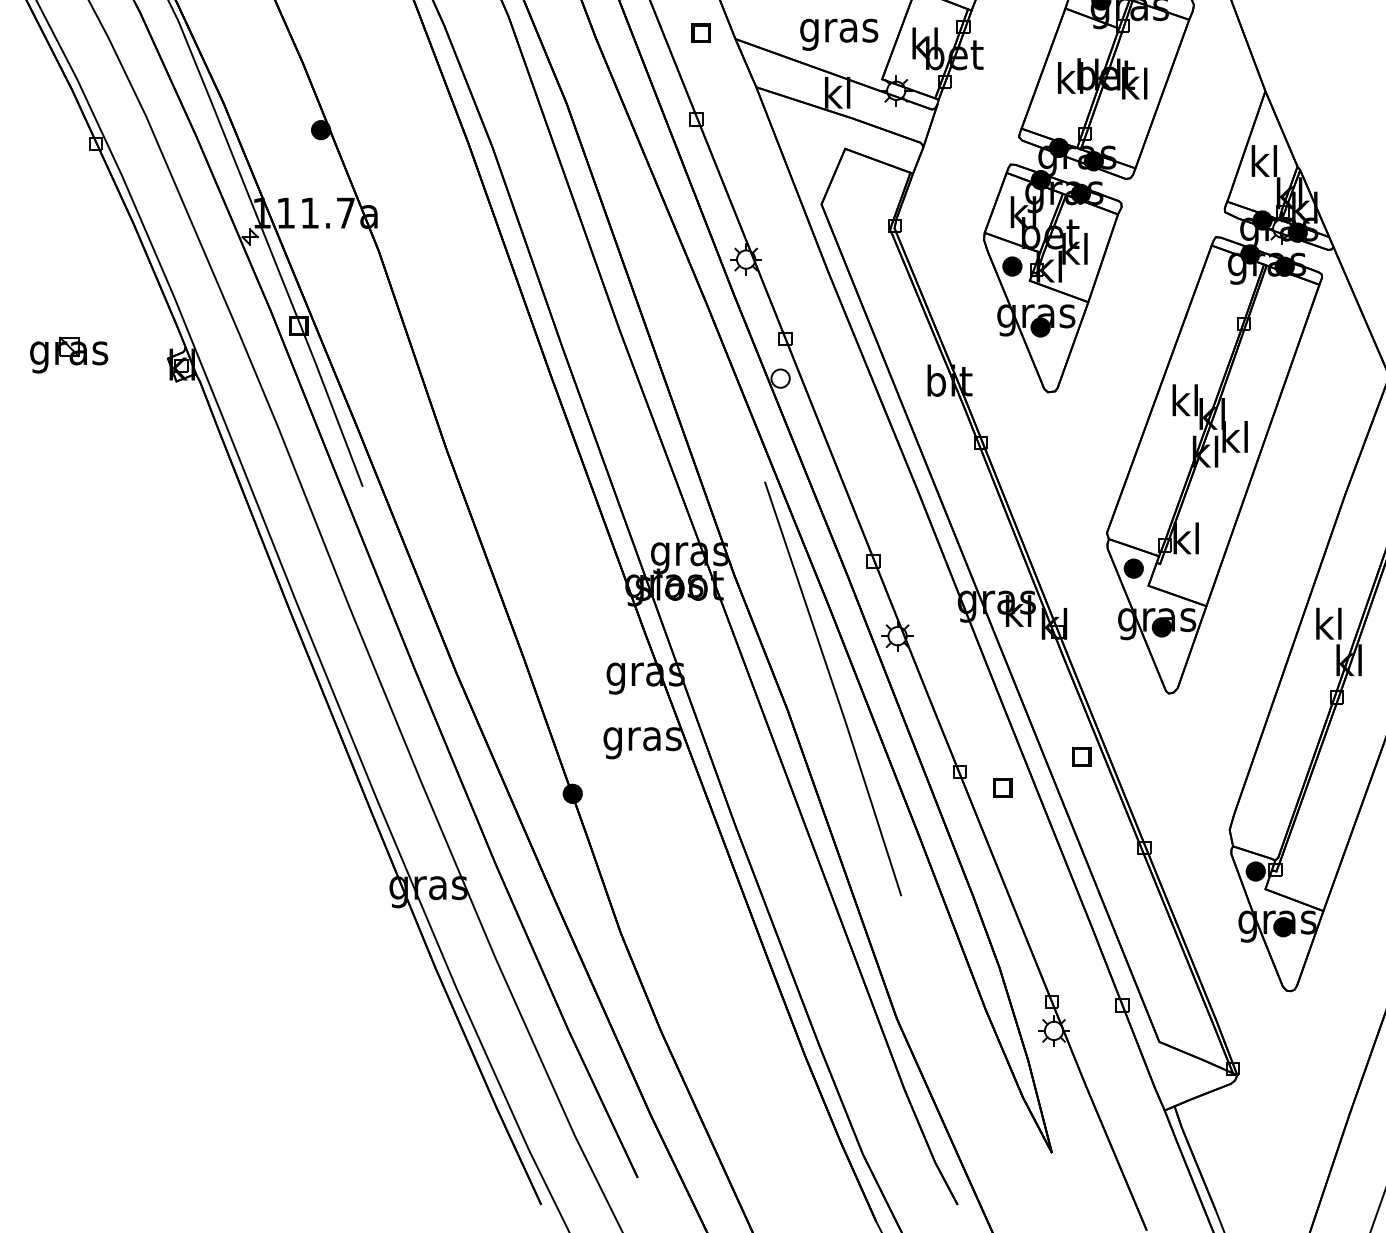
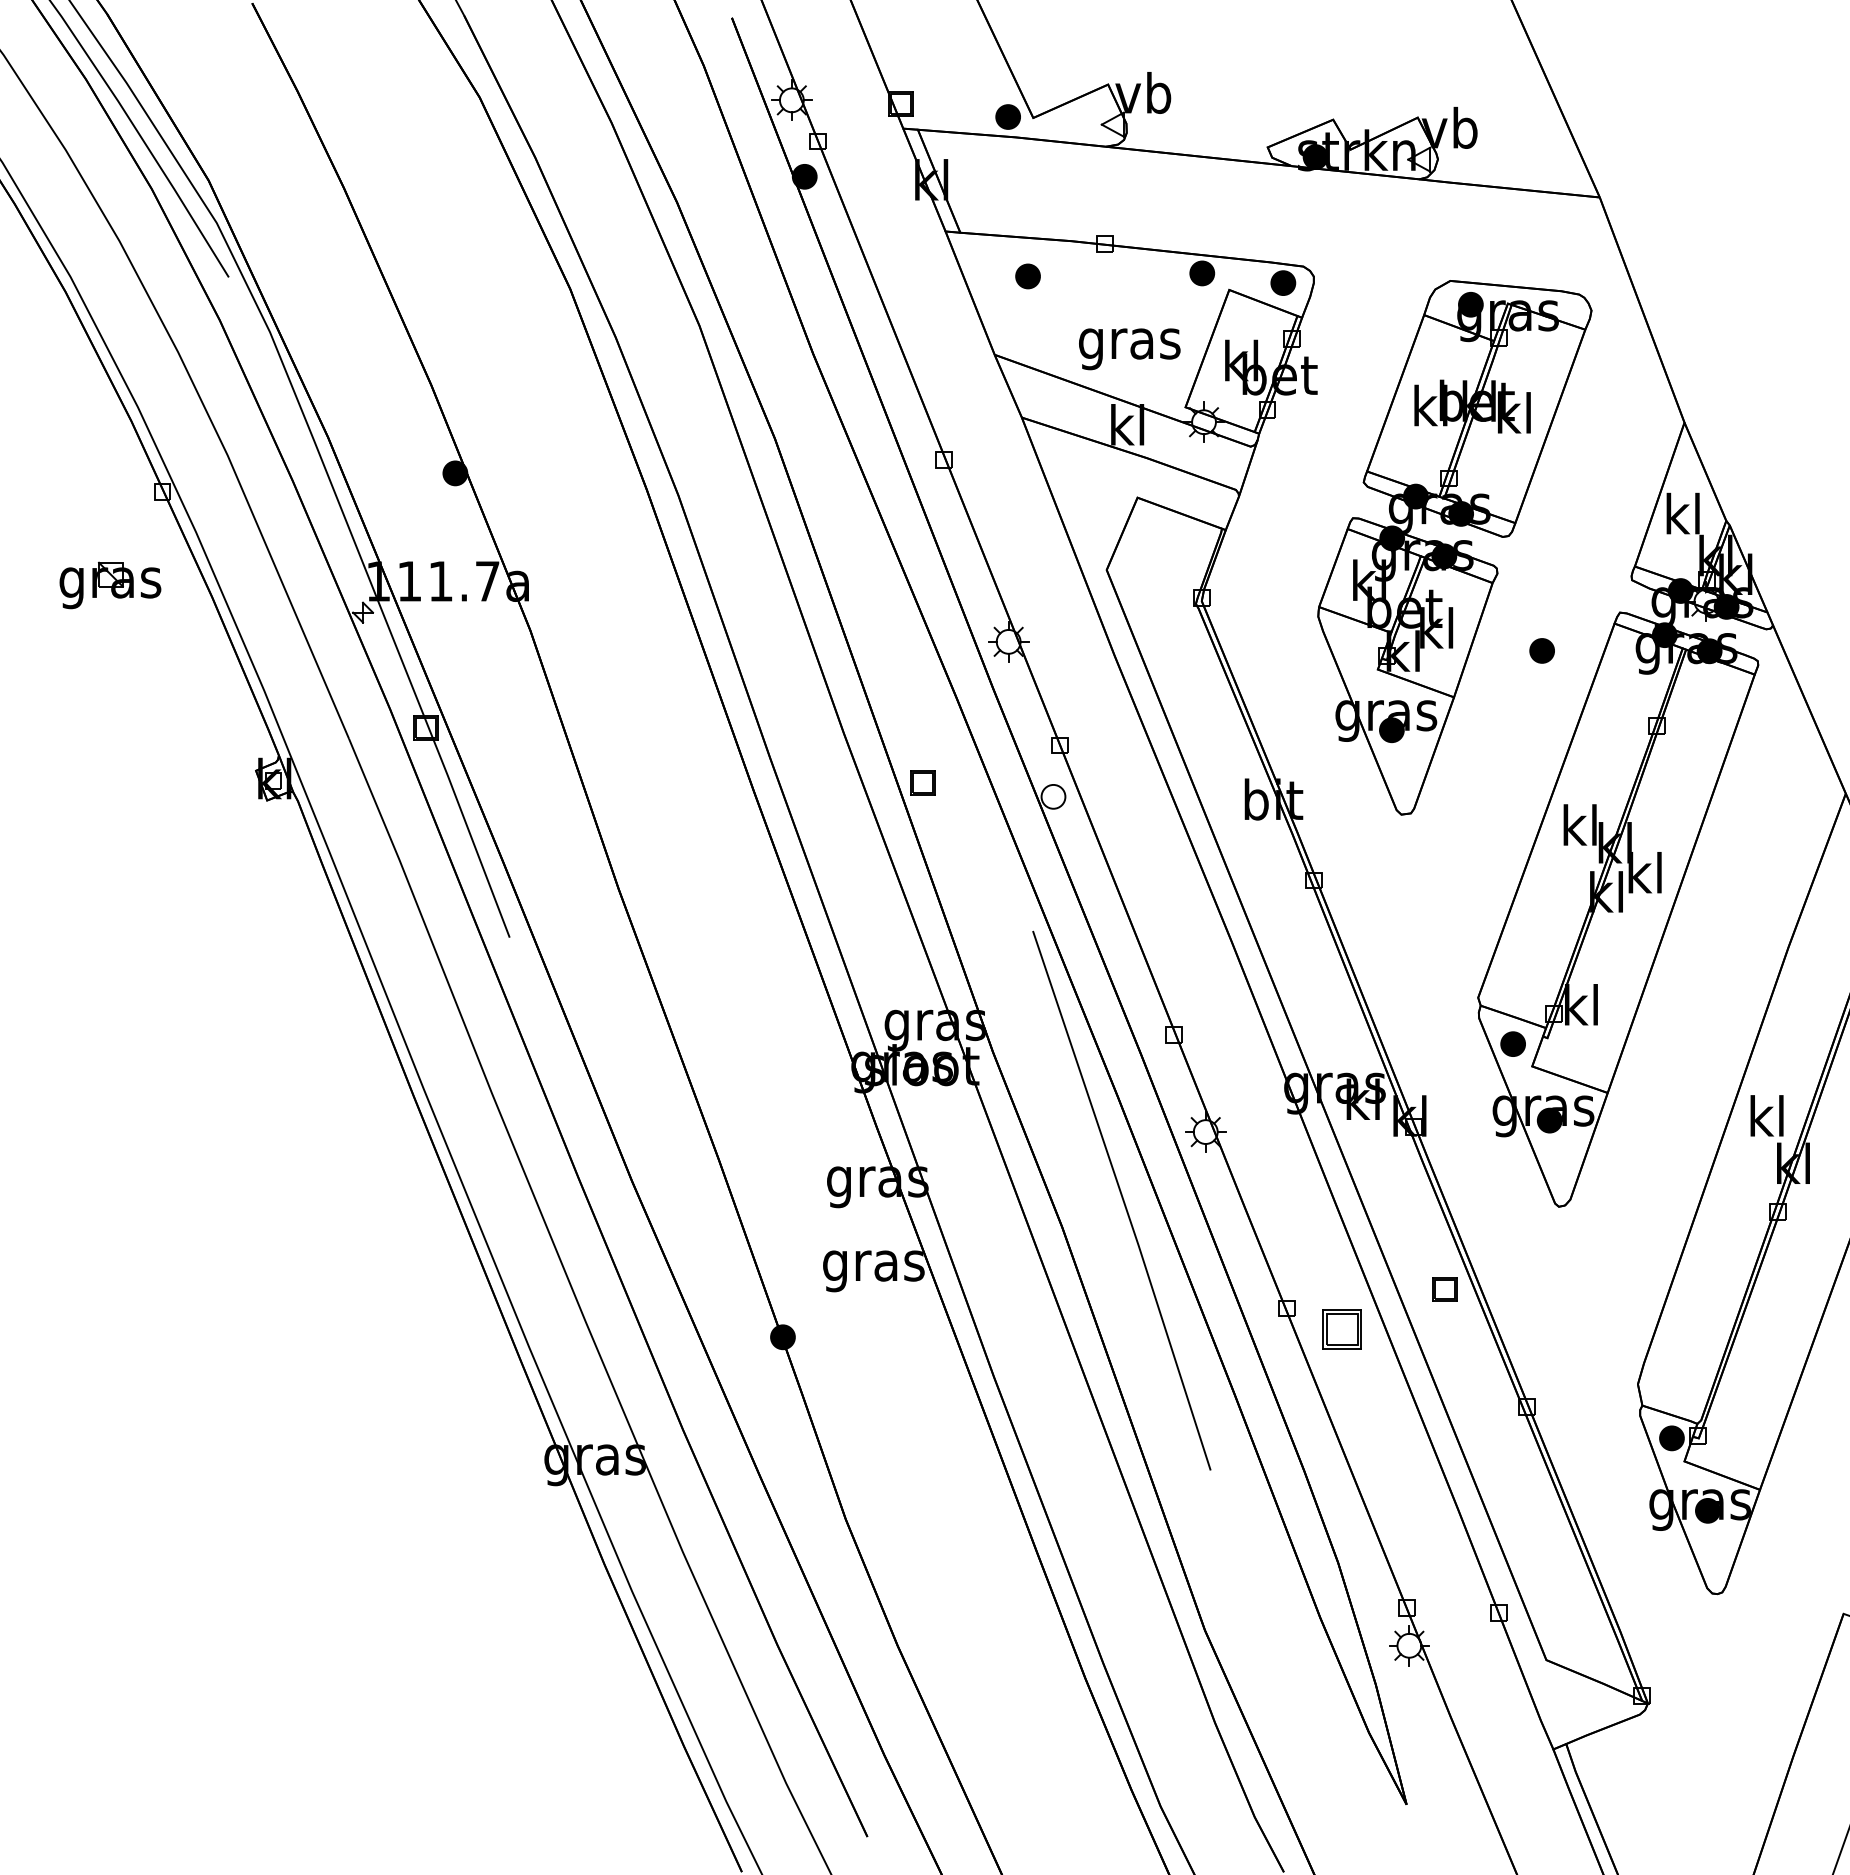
part: (700, 32) -> (922, 782), moved
part: (1011, 266) -> (1541, 650), moved
part: (69, 355) -> (110, 585), moved
part: (1002, 787) -> (1342, 1329), size x1.6

